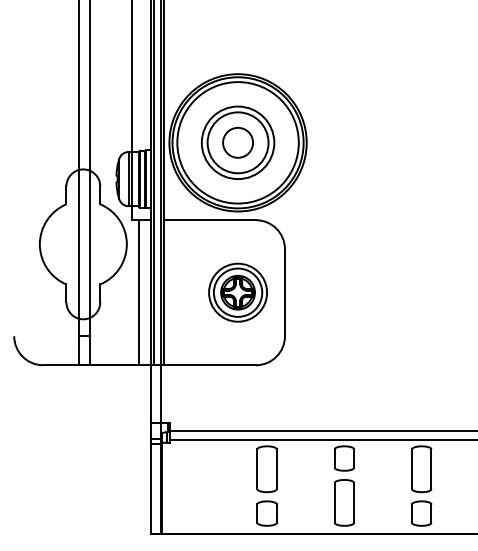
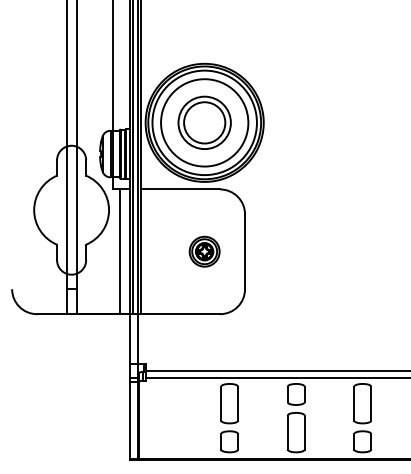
circle: (237, 142) -> (204, 122), size x1.4
circle: (238, 142) -> (205, 122), size x1.6
part: (237, 292) -> (204, 251), size x0.6

